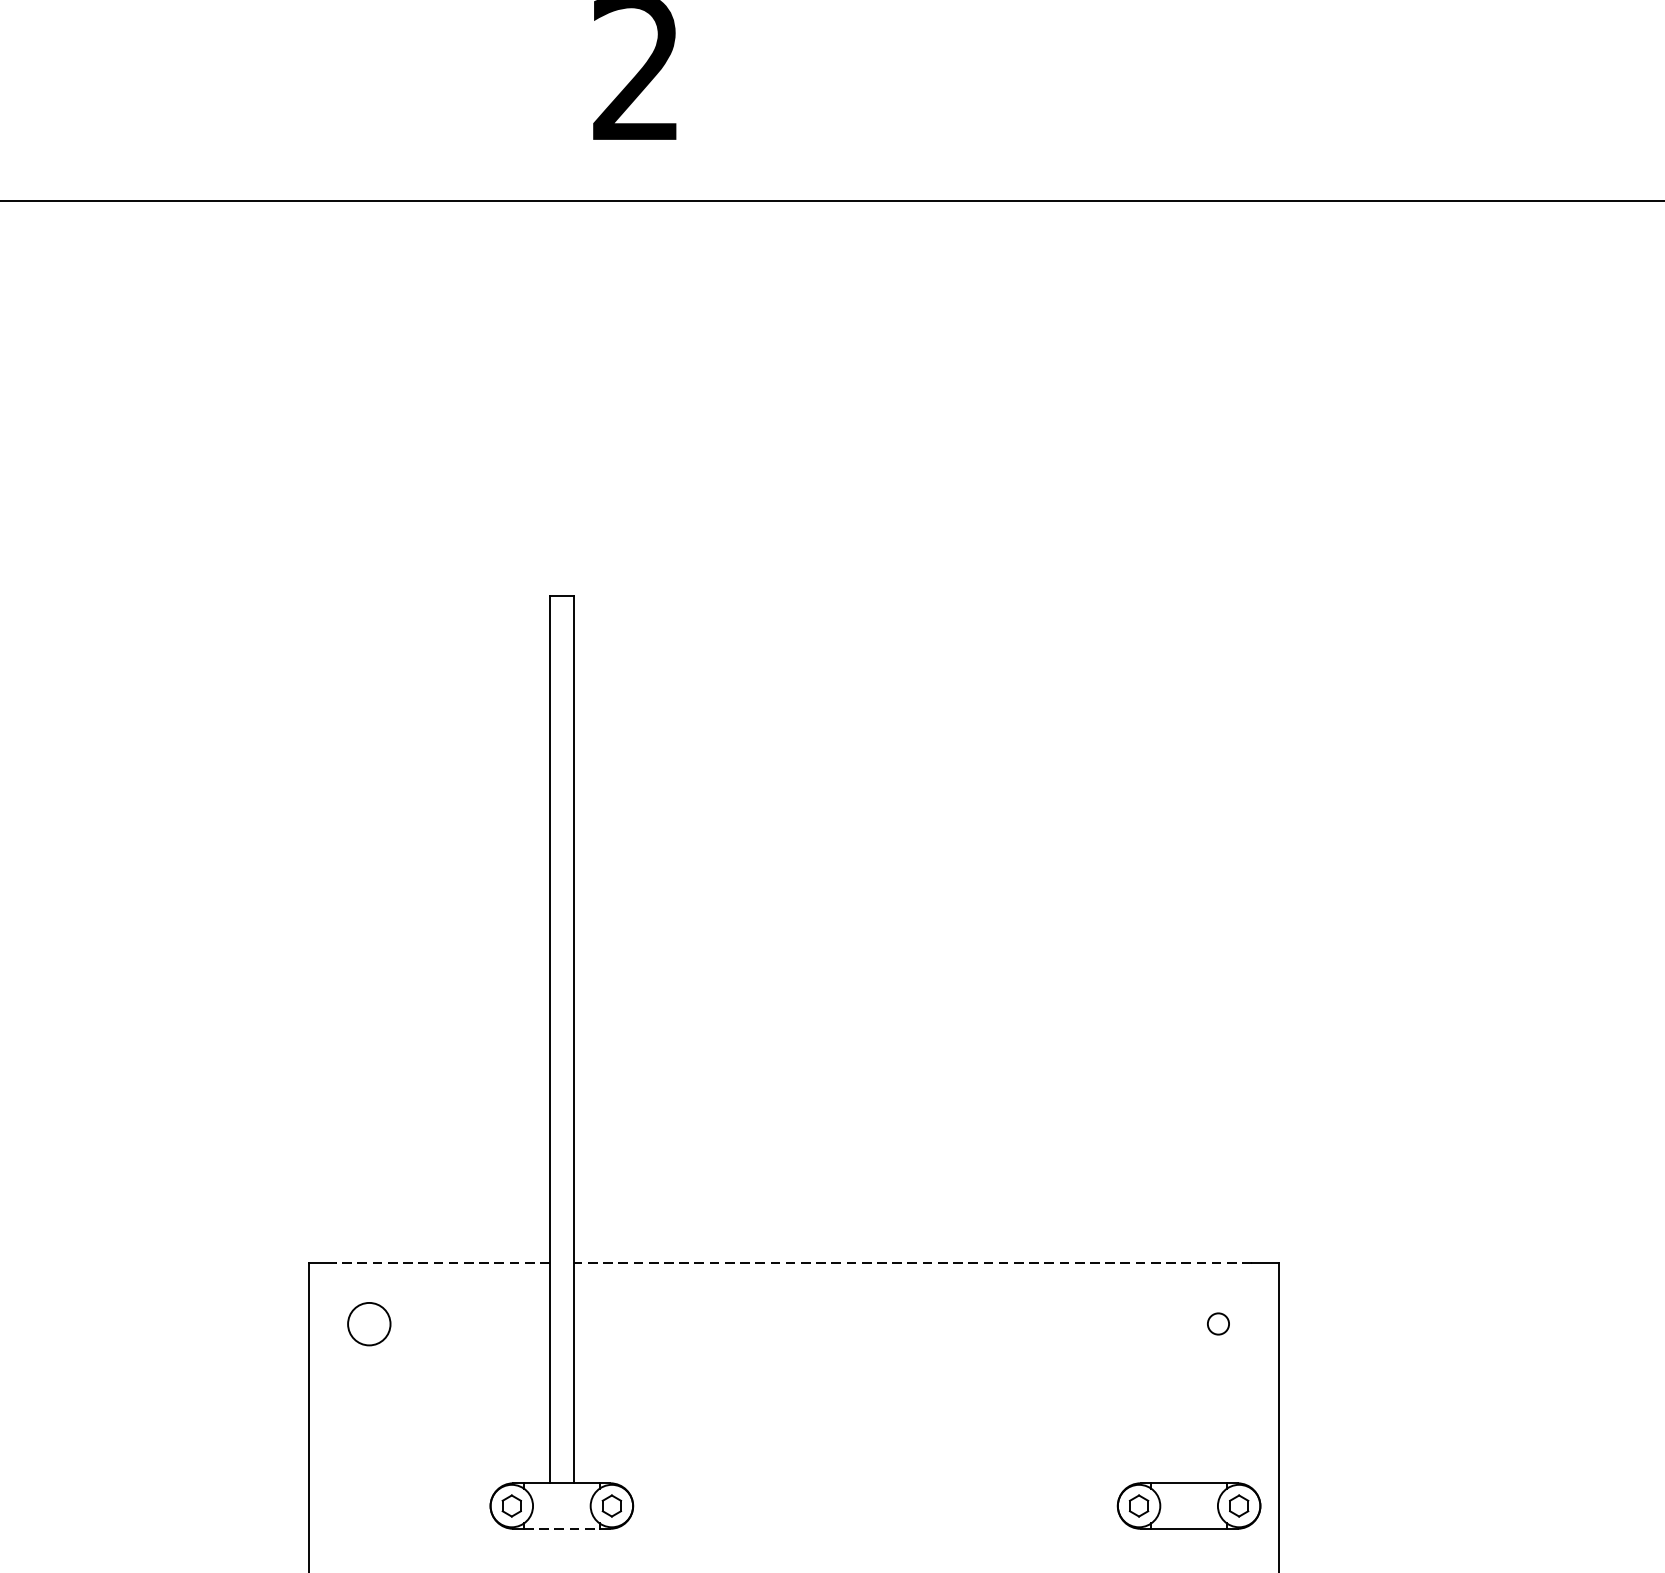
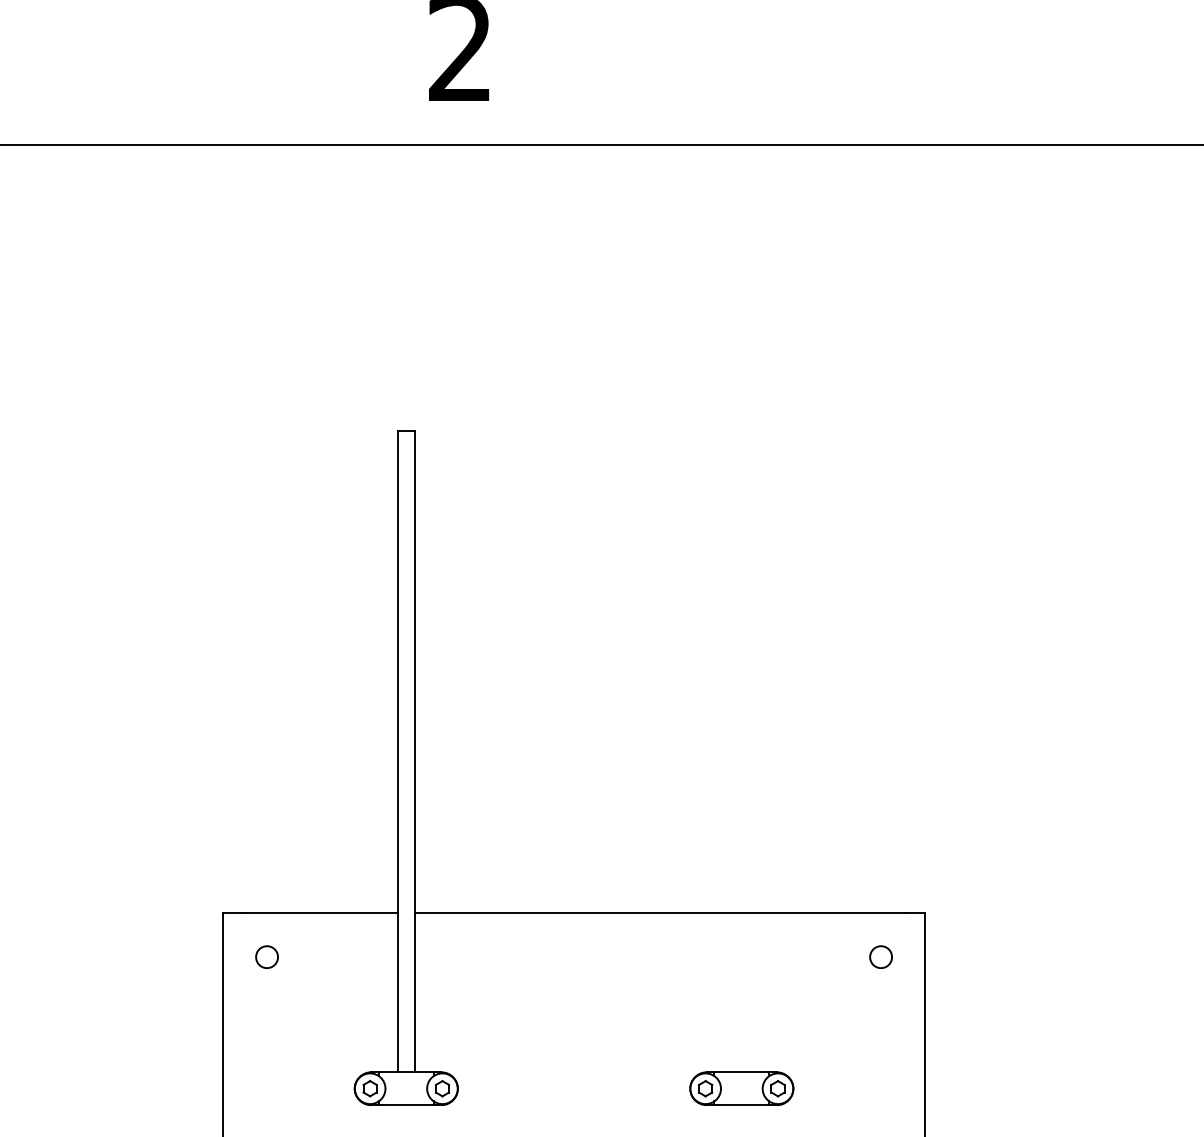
line: (441, 1263) -> (319, 913), dashed -> solid
line: (912, 1263) -> (659, 913), dashed -> solid
circle: (368, 1323) -> (266, 956), size x0.71
circle: (1217, 1323) -> (880, 956), size x1.43
part: (1188, 1505) -> (741, 1088), moved
line: (562, 1529) -> (406, 1105), dashed -> solid

